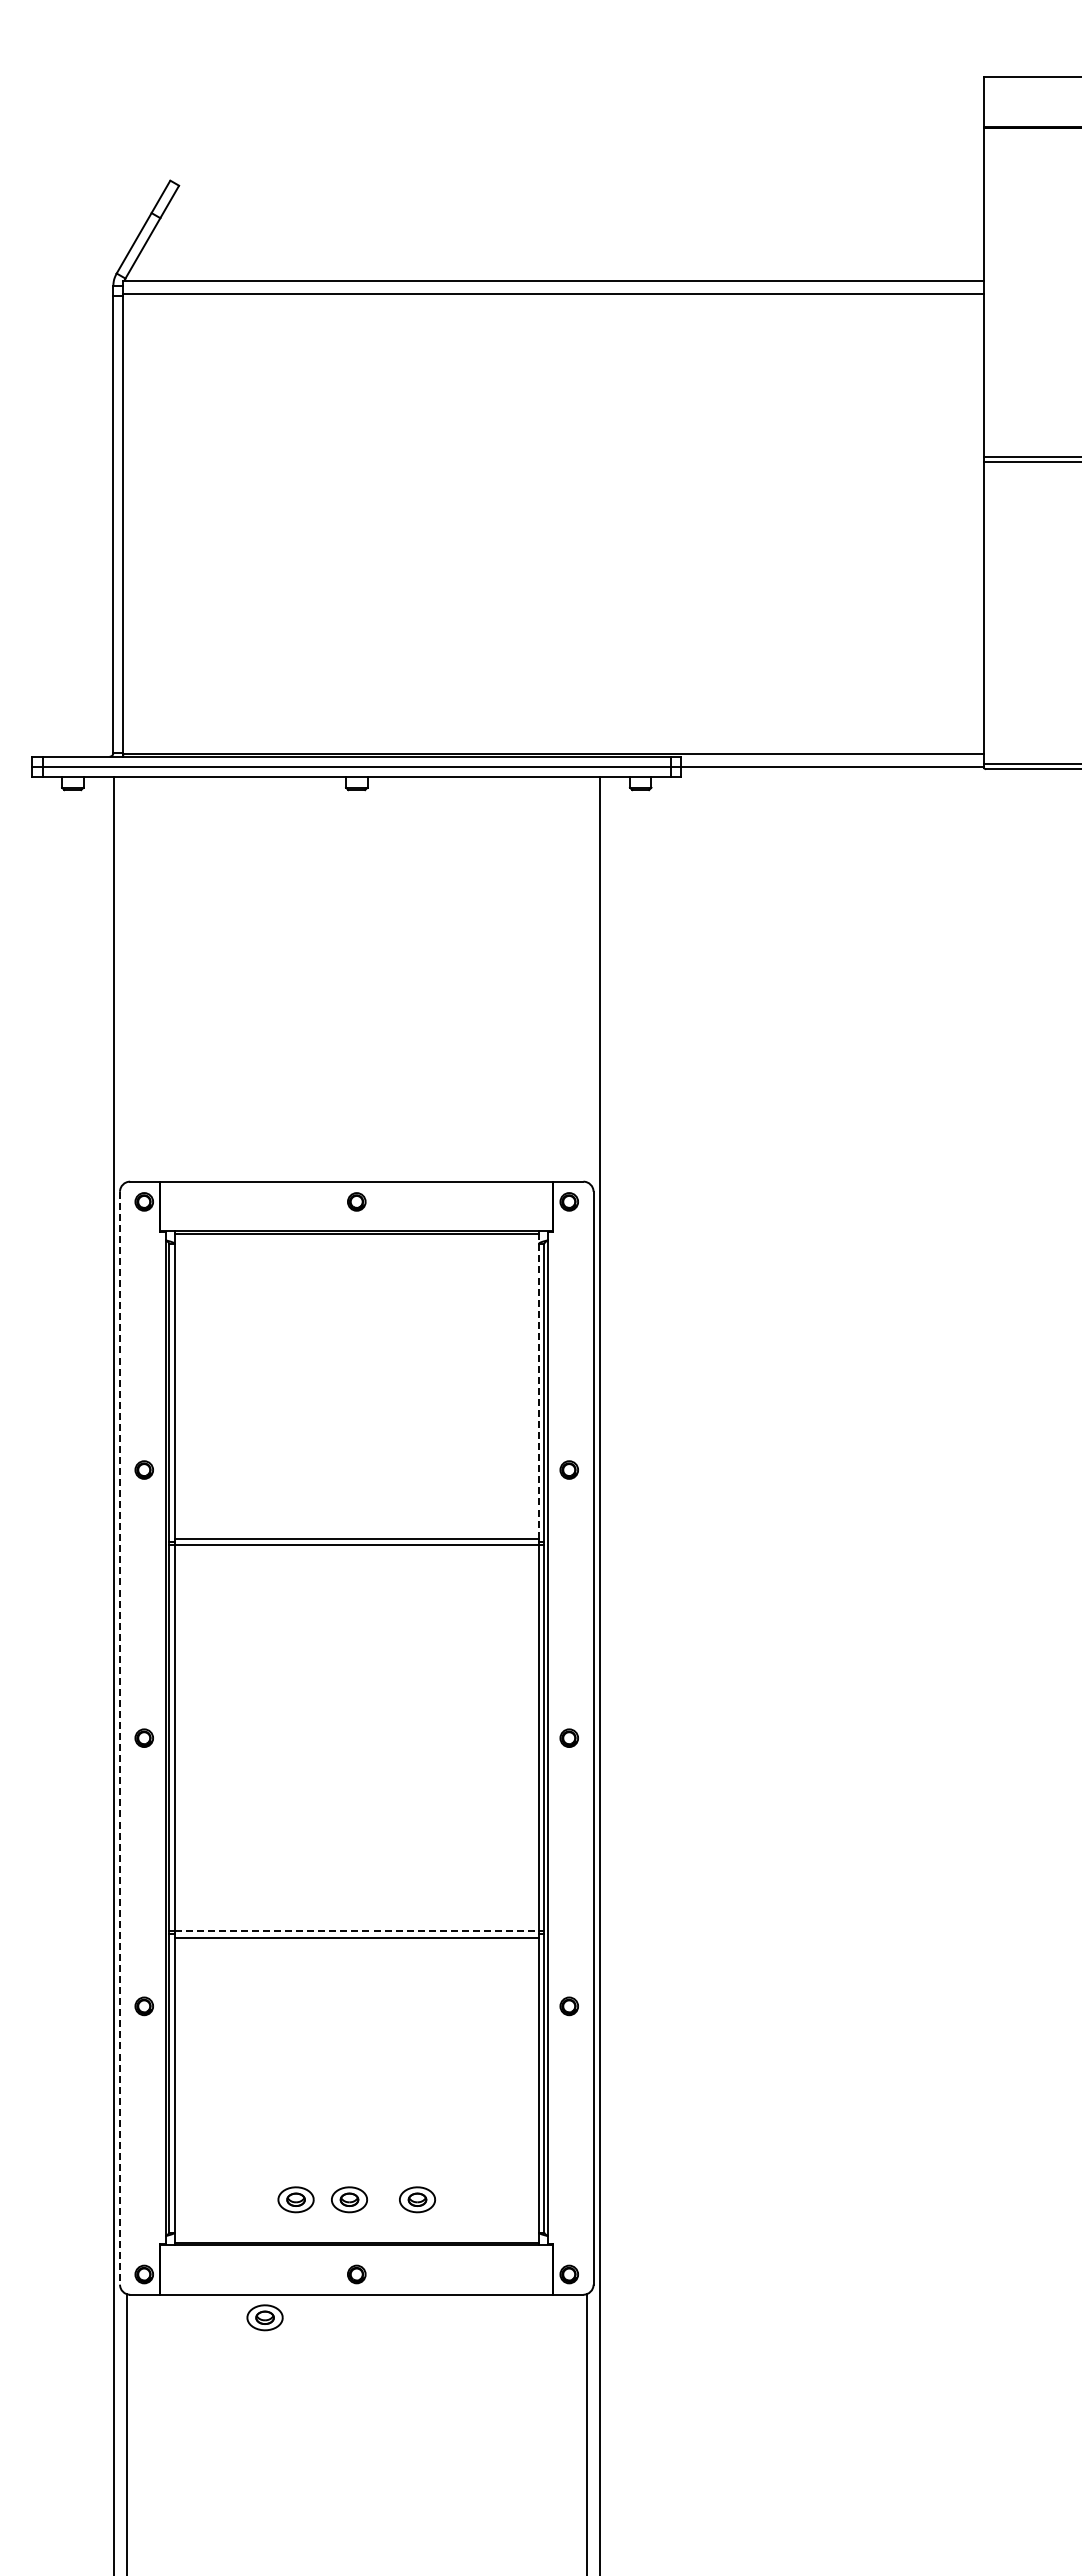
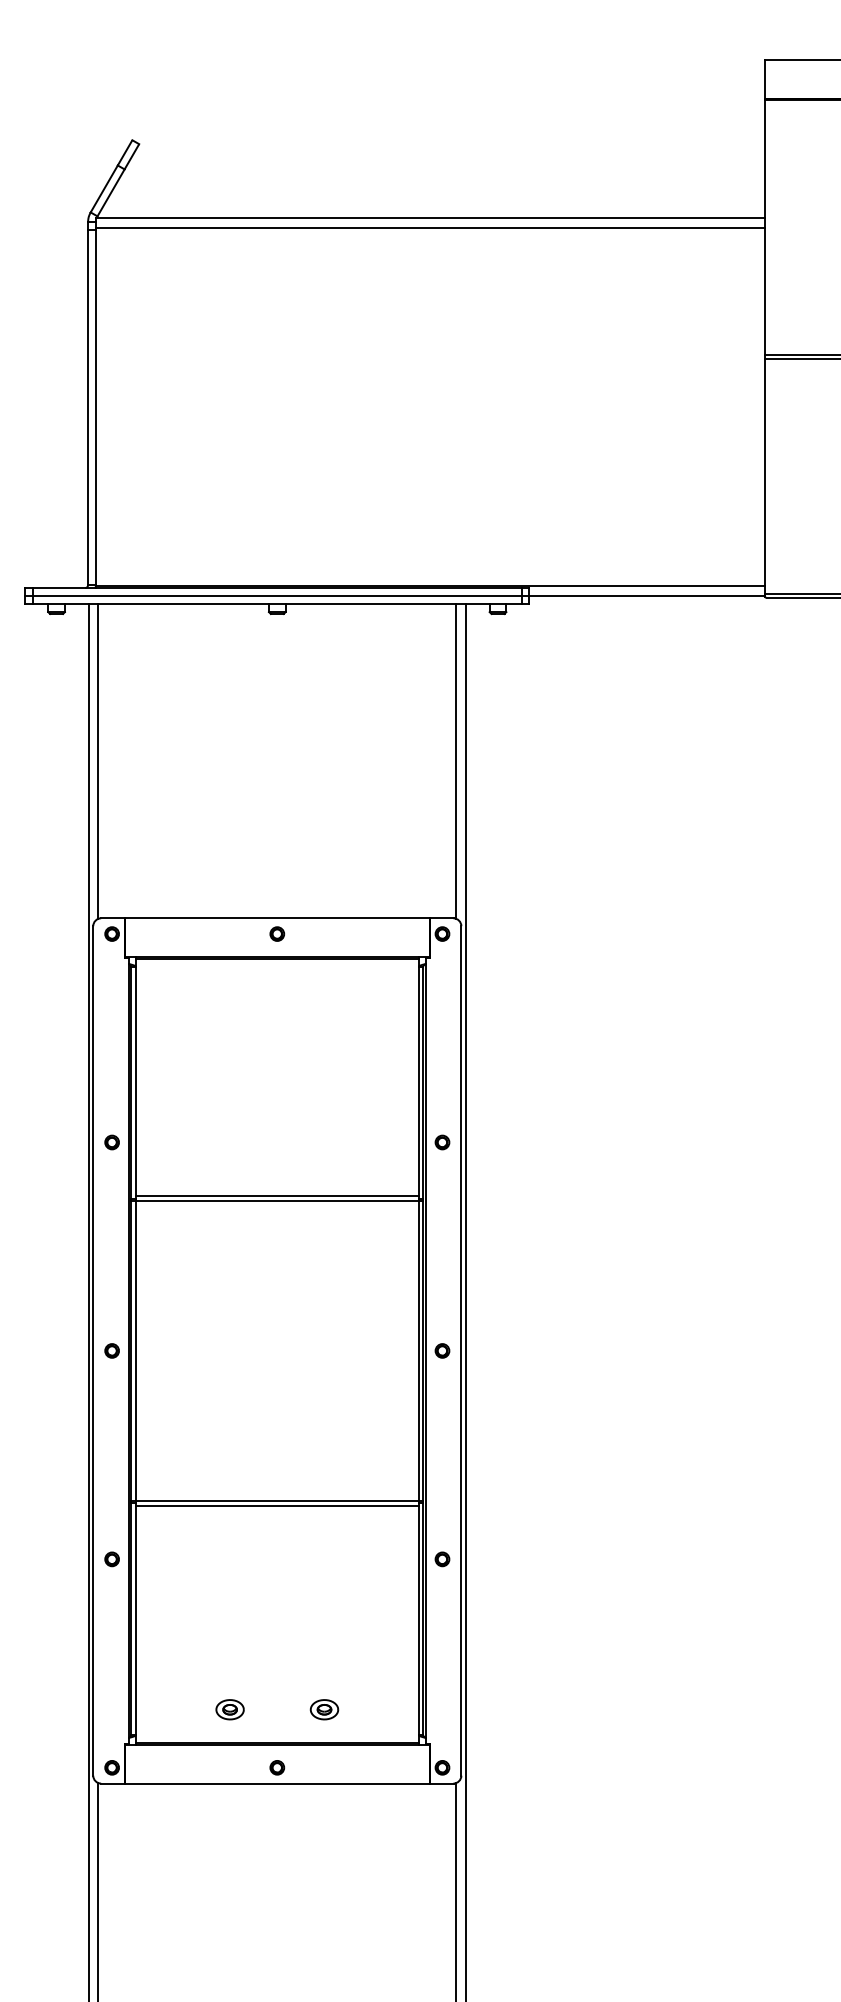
line: (126, 979) -> (98, 761), added
line: (587, 979) -> (456, 761), added
line: (538, 1386) -> (418, 1077), dashed -> solid
line: (120, 1738) -> (93, 1351), dashed -> solid
line: (357, 1931) -> (277, 1501), dashed -> solid
part: (349, 2199) -> (271, 1709), removed
part: (264, 2317) -> (205, 1801), removed

